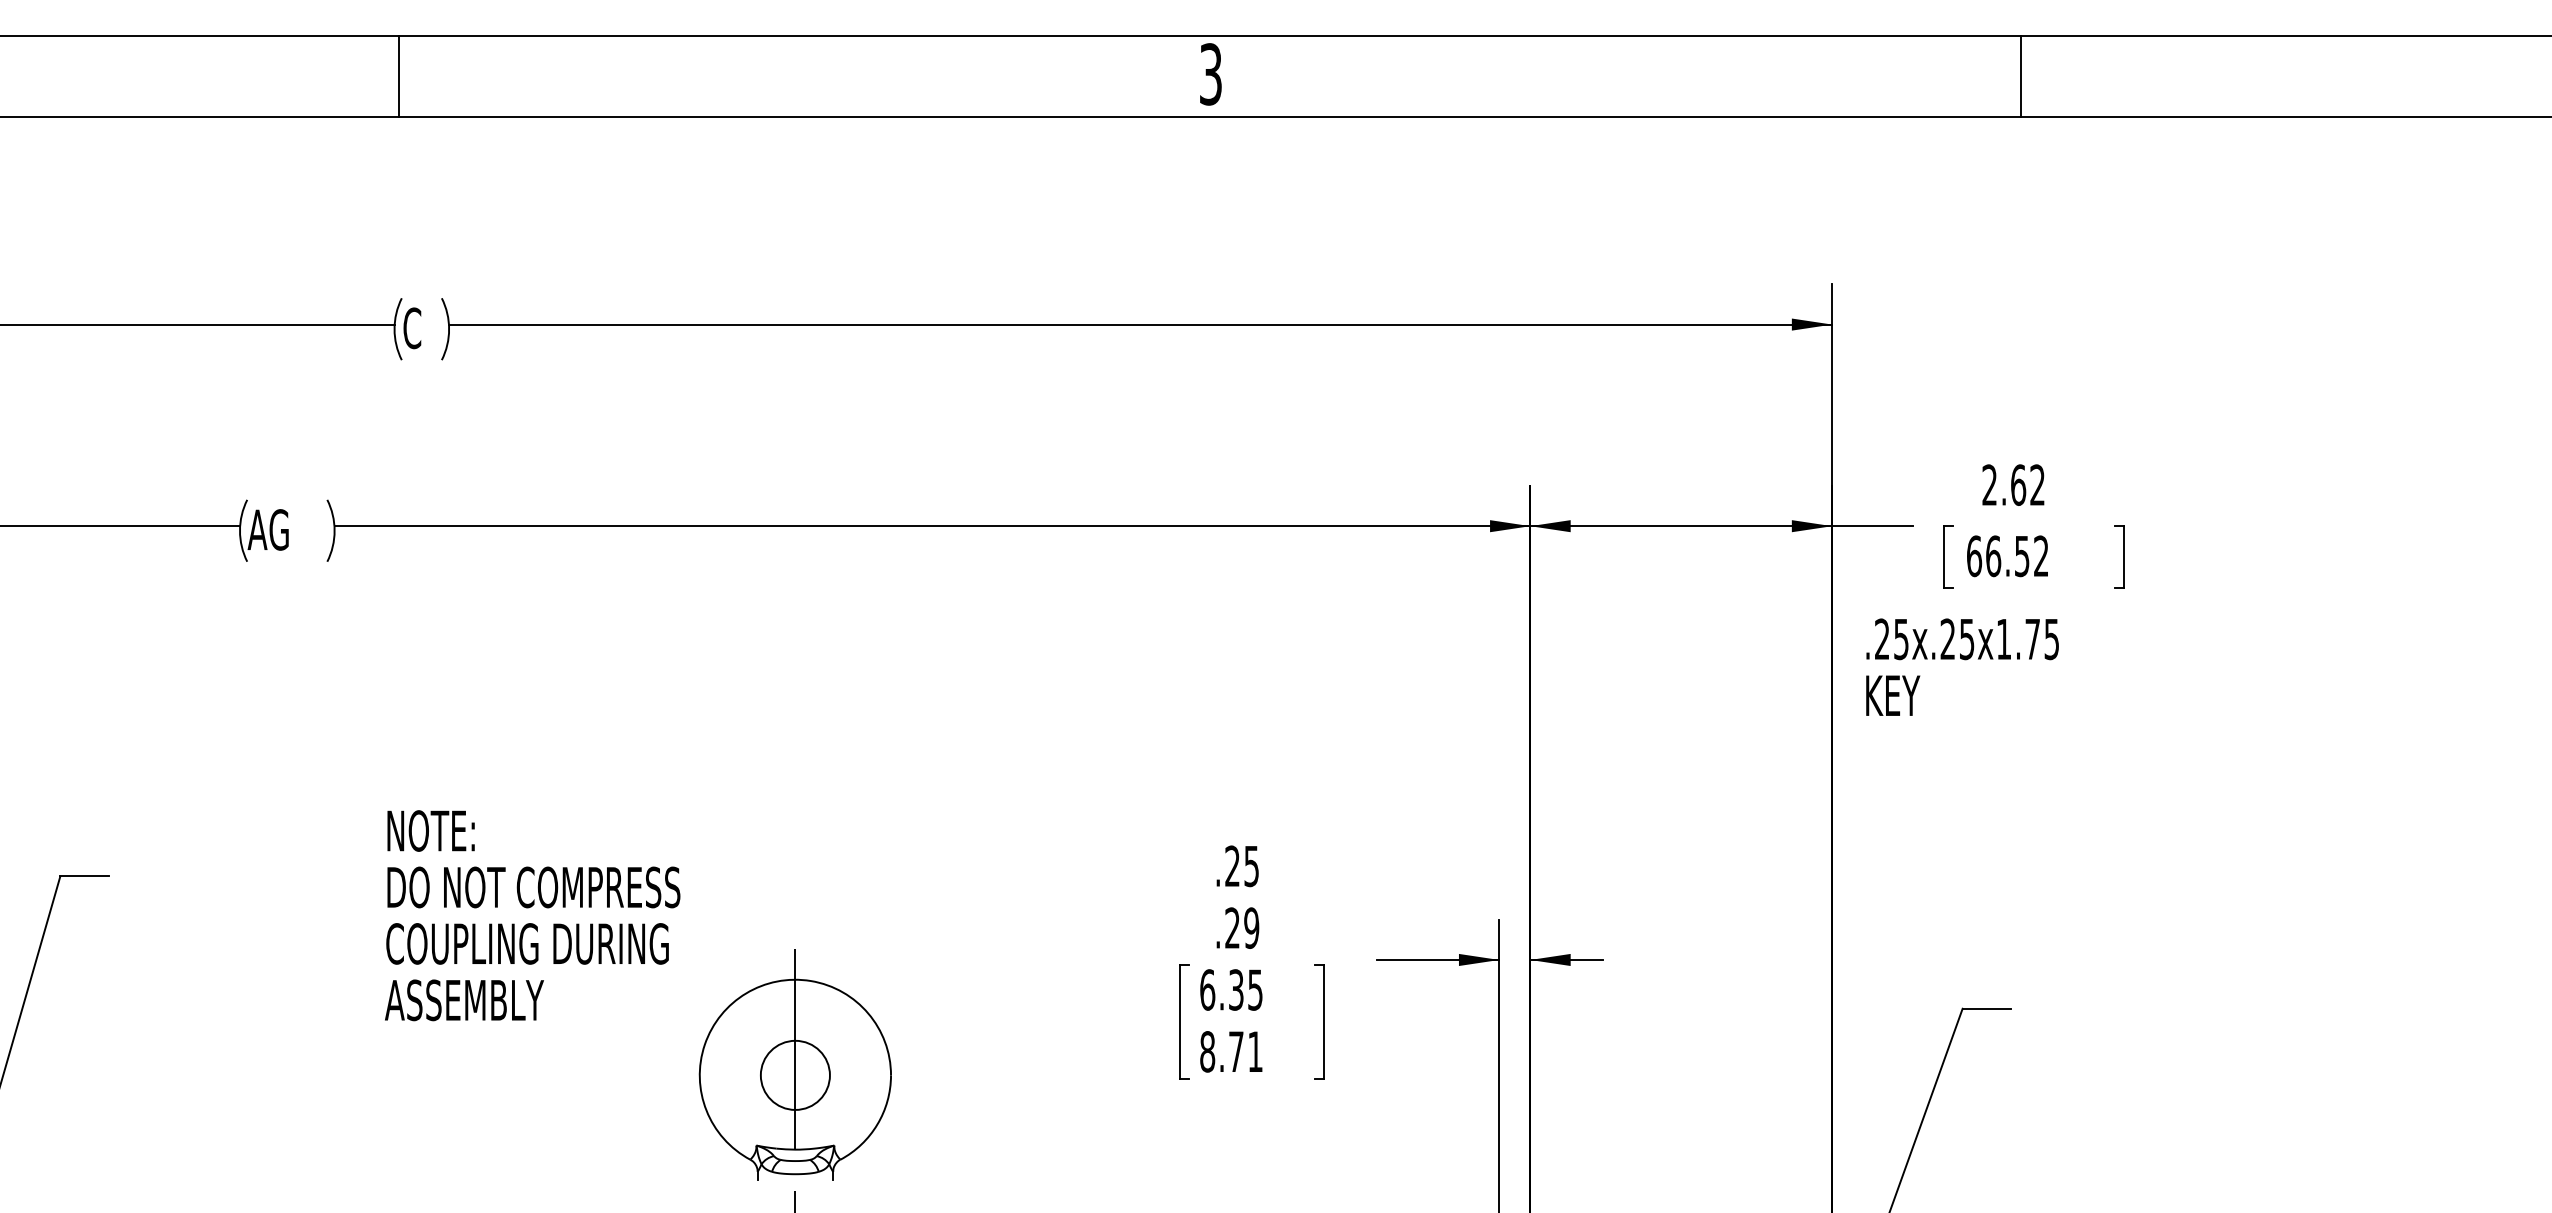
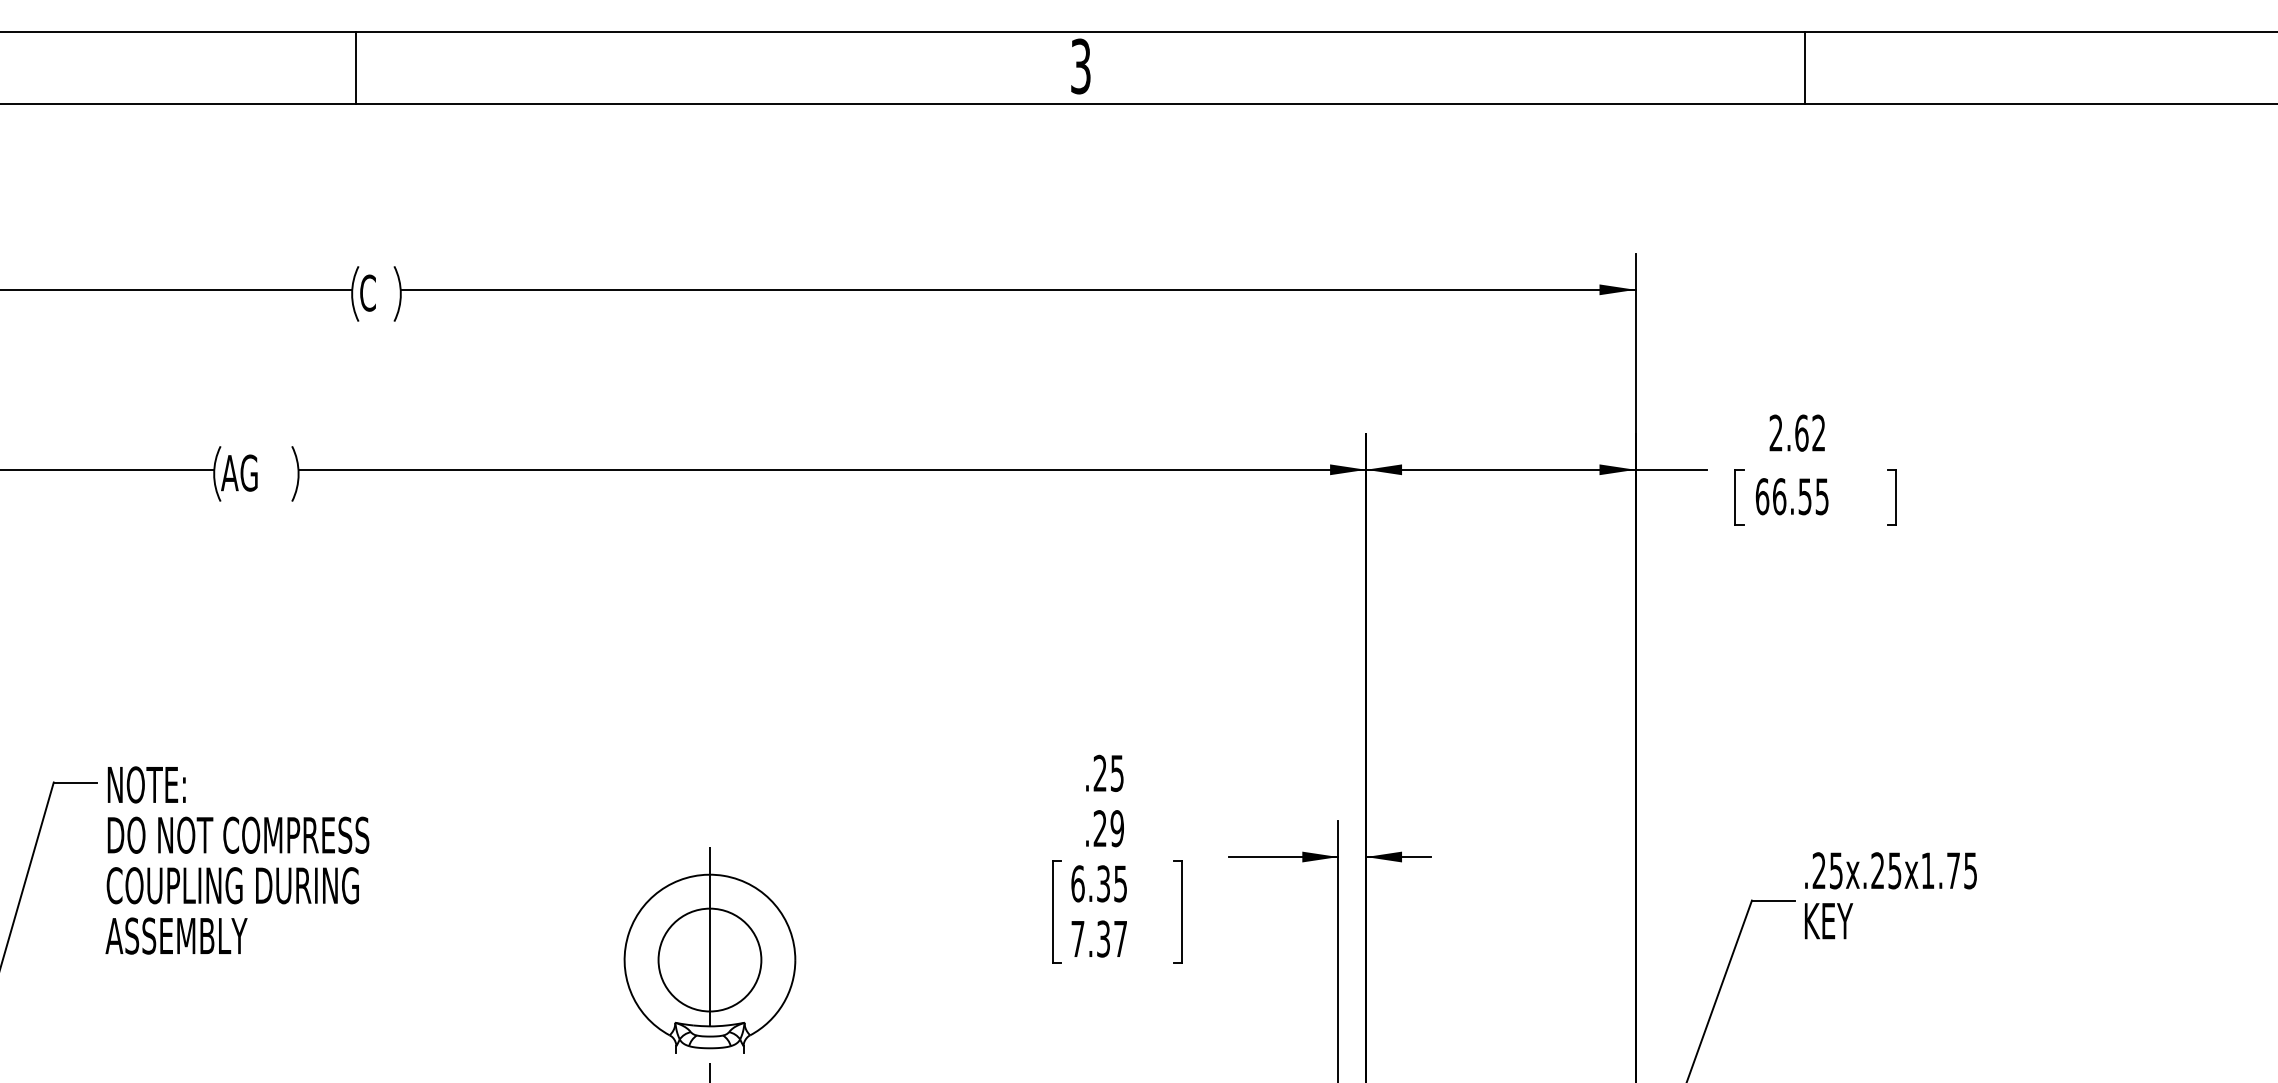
text: (2040, 556) -> (1821, 496), 66.52 -> 66.55
text: (1962, 666) -> (1890, 895), moved
text: (532, 915) -> (237, 860), moved
text: (1230, 1051) -> (1098, 938), 8.71 -> 7.37
circle: (794, 1074) -> (709, 959), size x1.67

